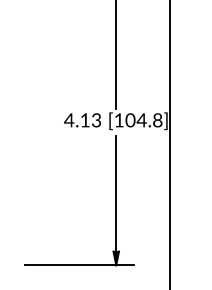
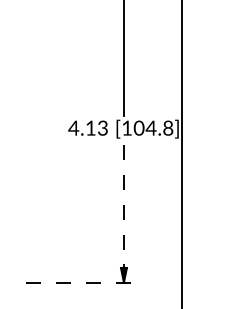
line: (116, 193) -> (124, 206), solid -> dashed
line: (79, 265) -> (84, 283), solid -> dashed

